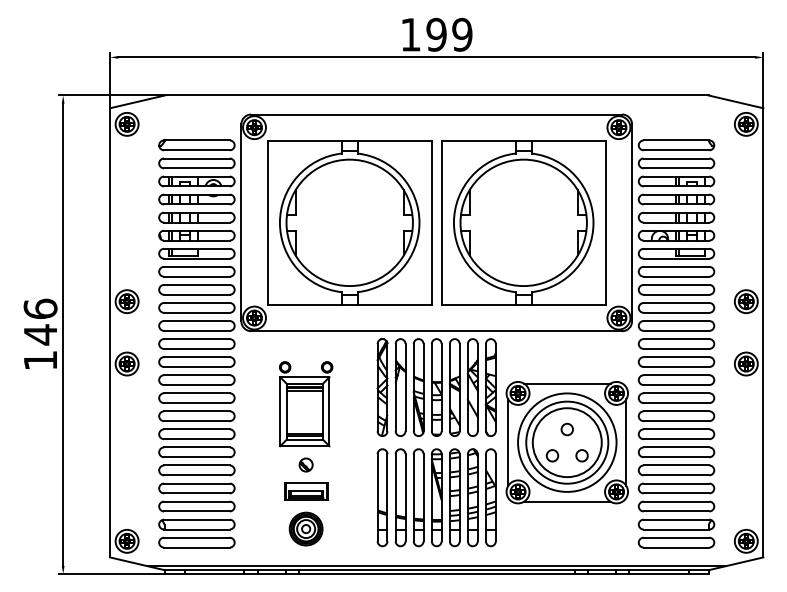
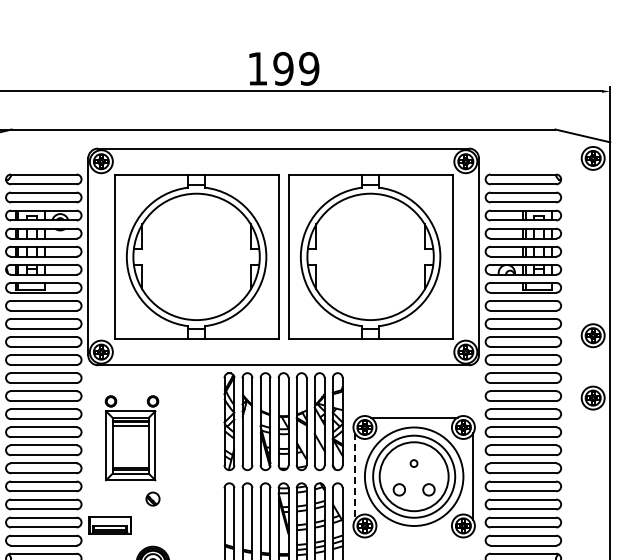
part: (306, 404) -> (132, 438), moved
circle: (566, 429) -> (413, 463), size x0.6
line: (508, 443) -> (355, 477), solid -> dashed
part: (306, 491) -> (110, 525), moved
line: (566, 501) -> (413, 535), removed

